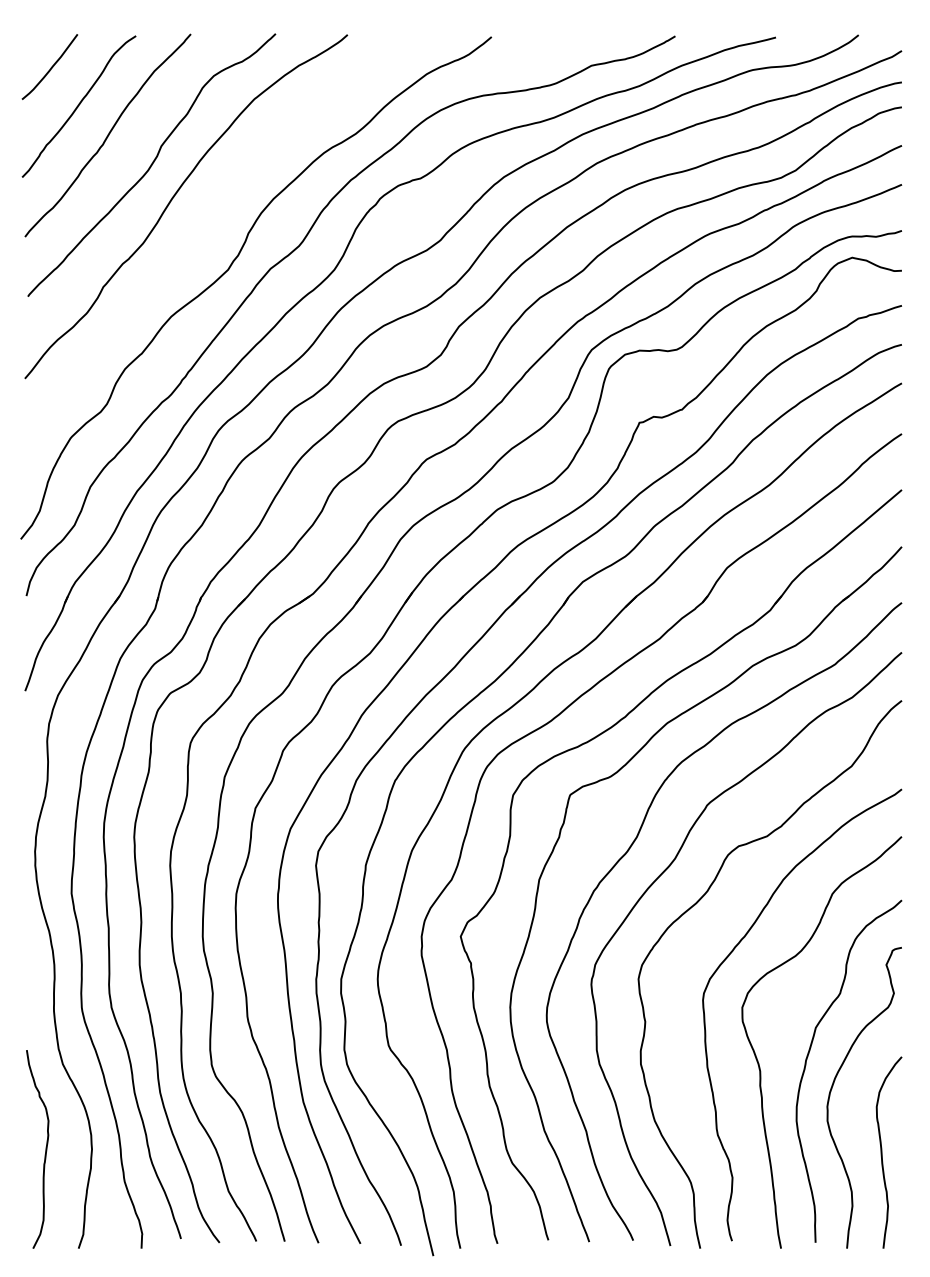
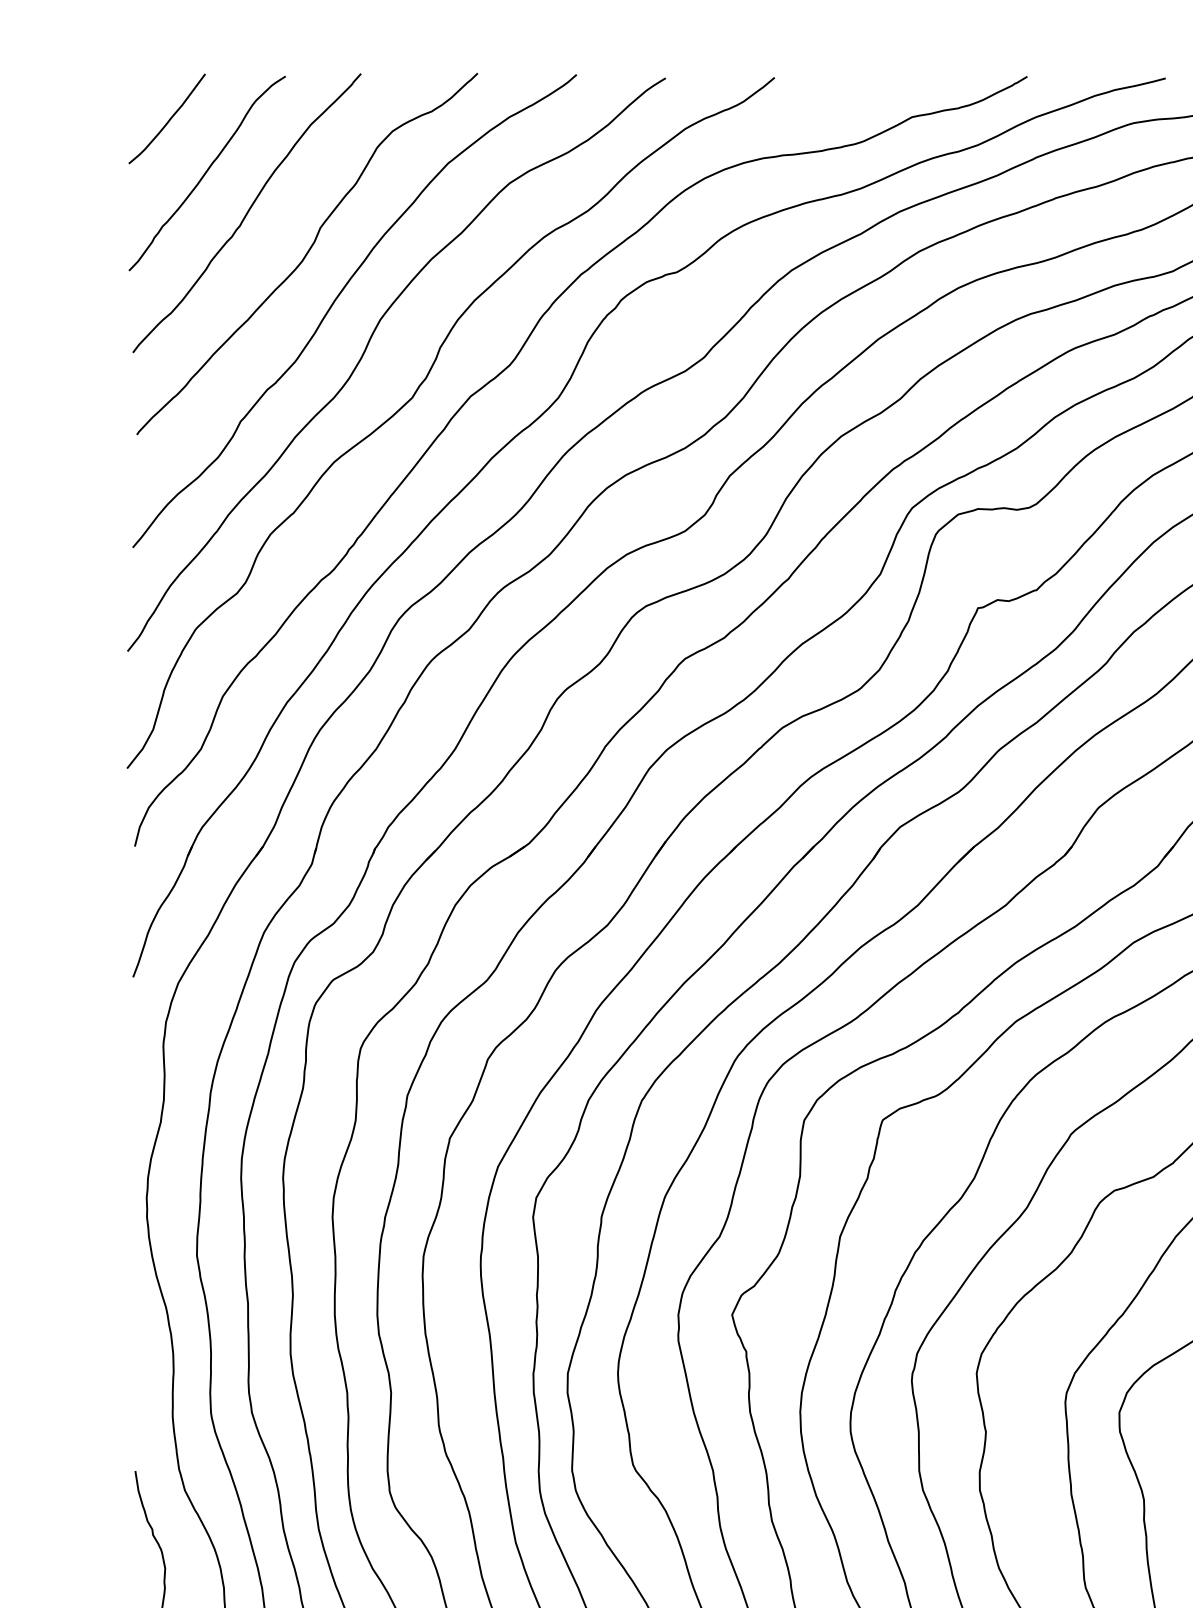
curve: (195, 234) -> (367, 349), added

